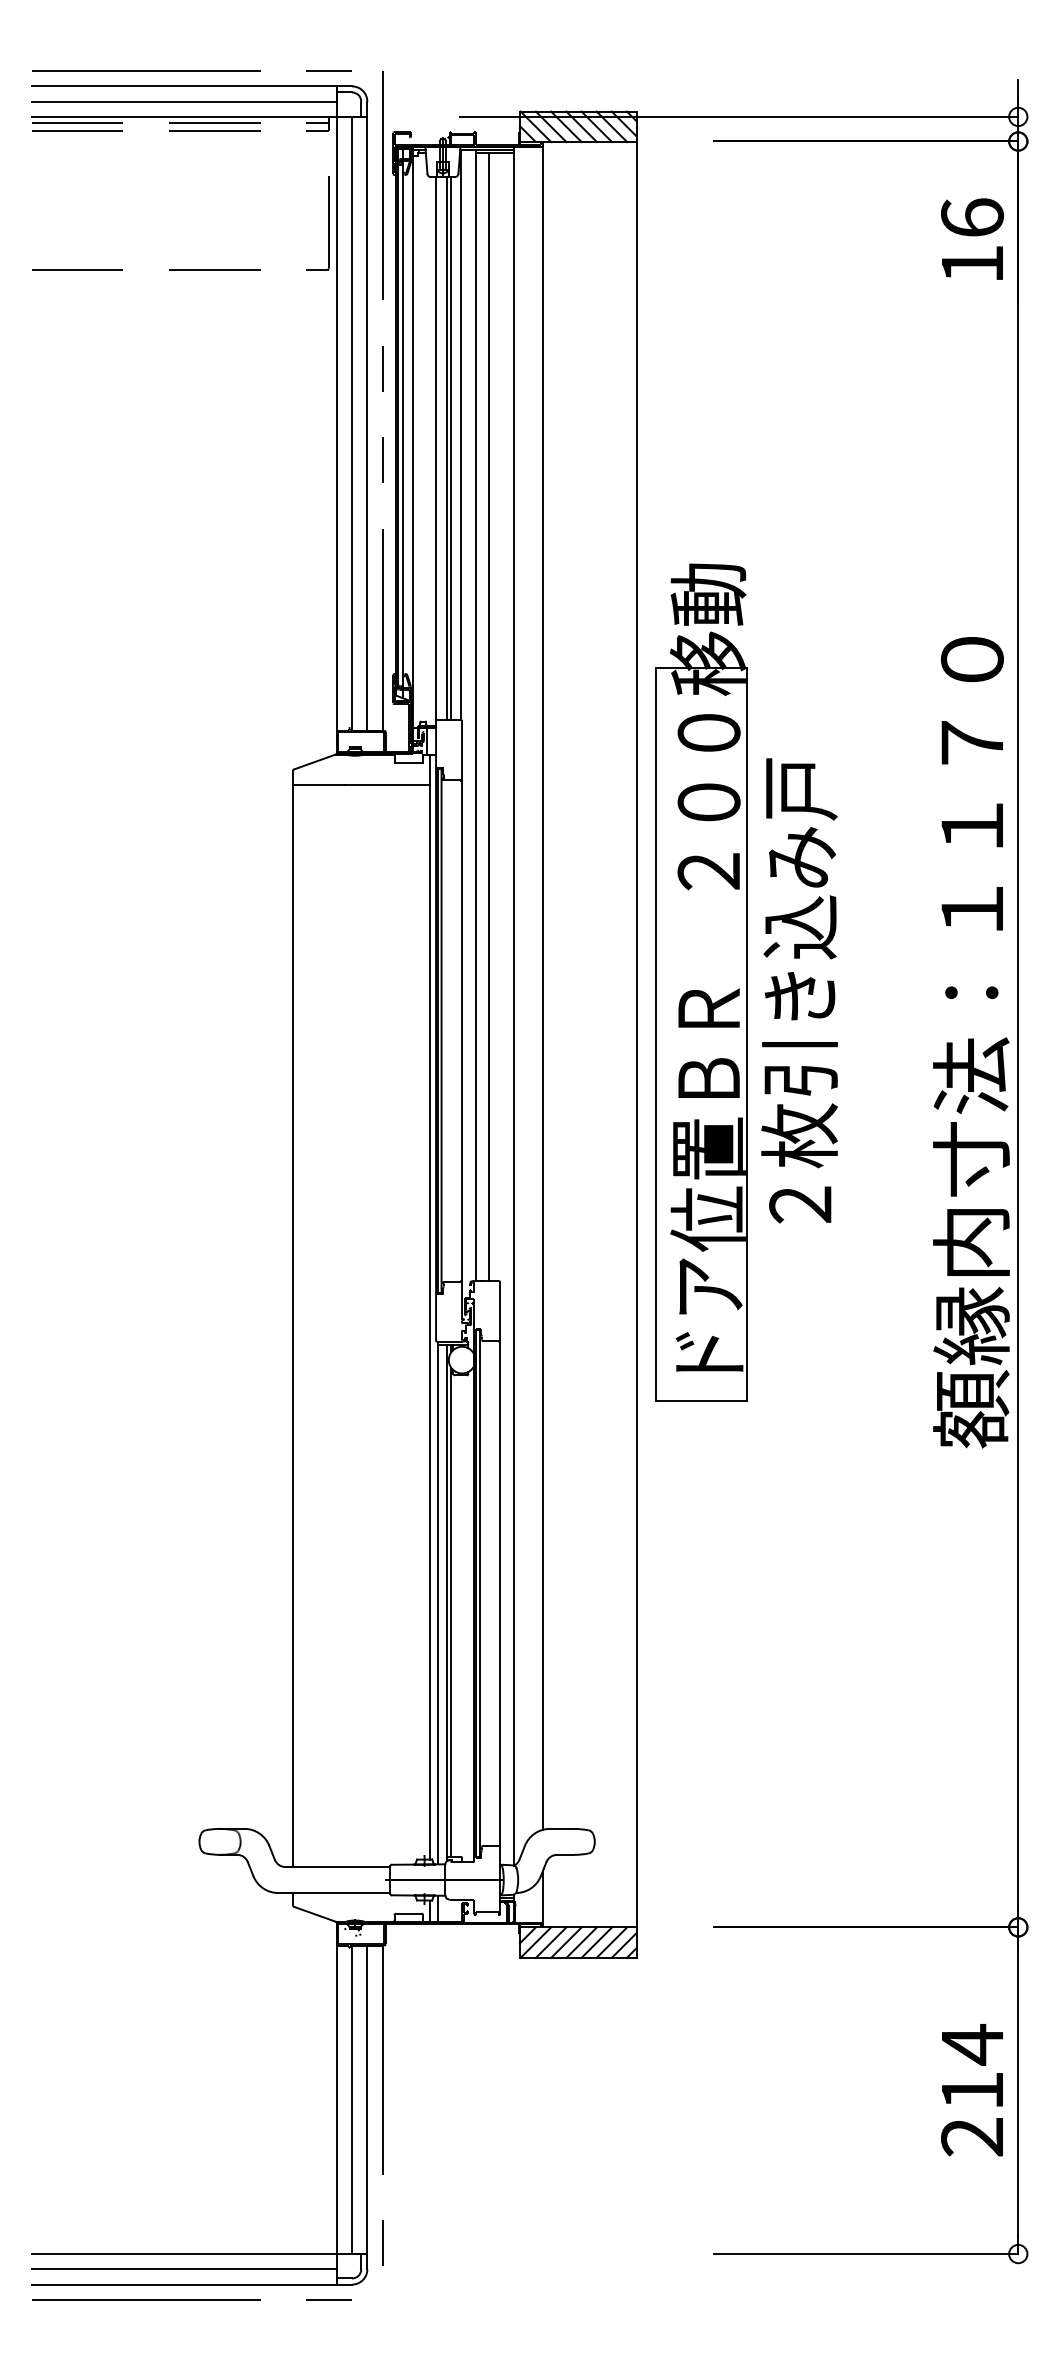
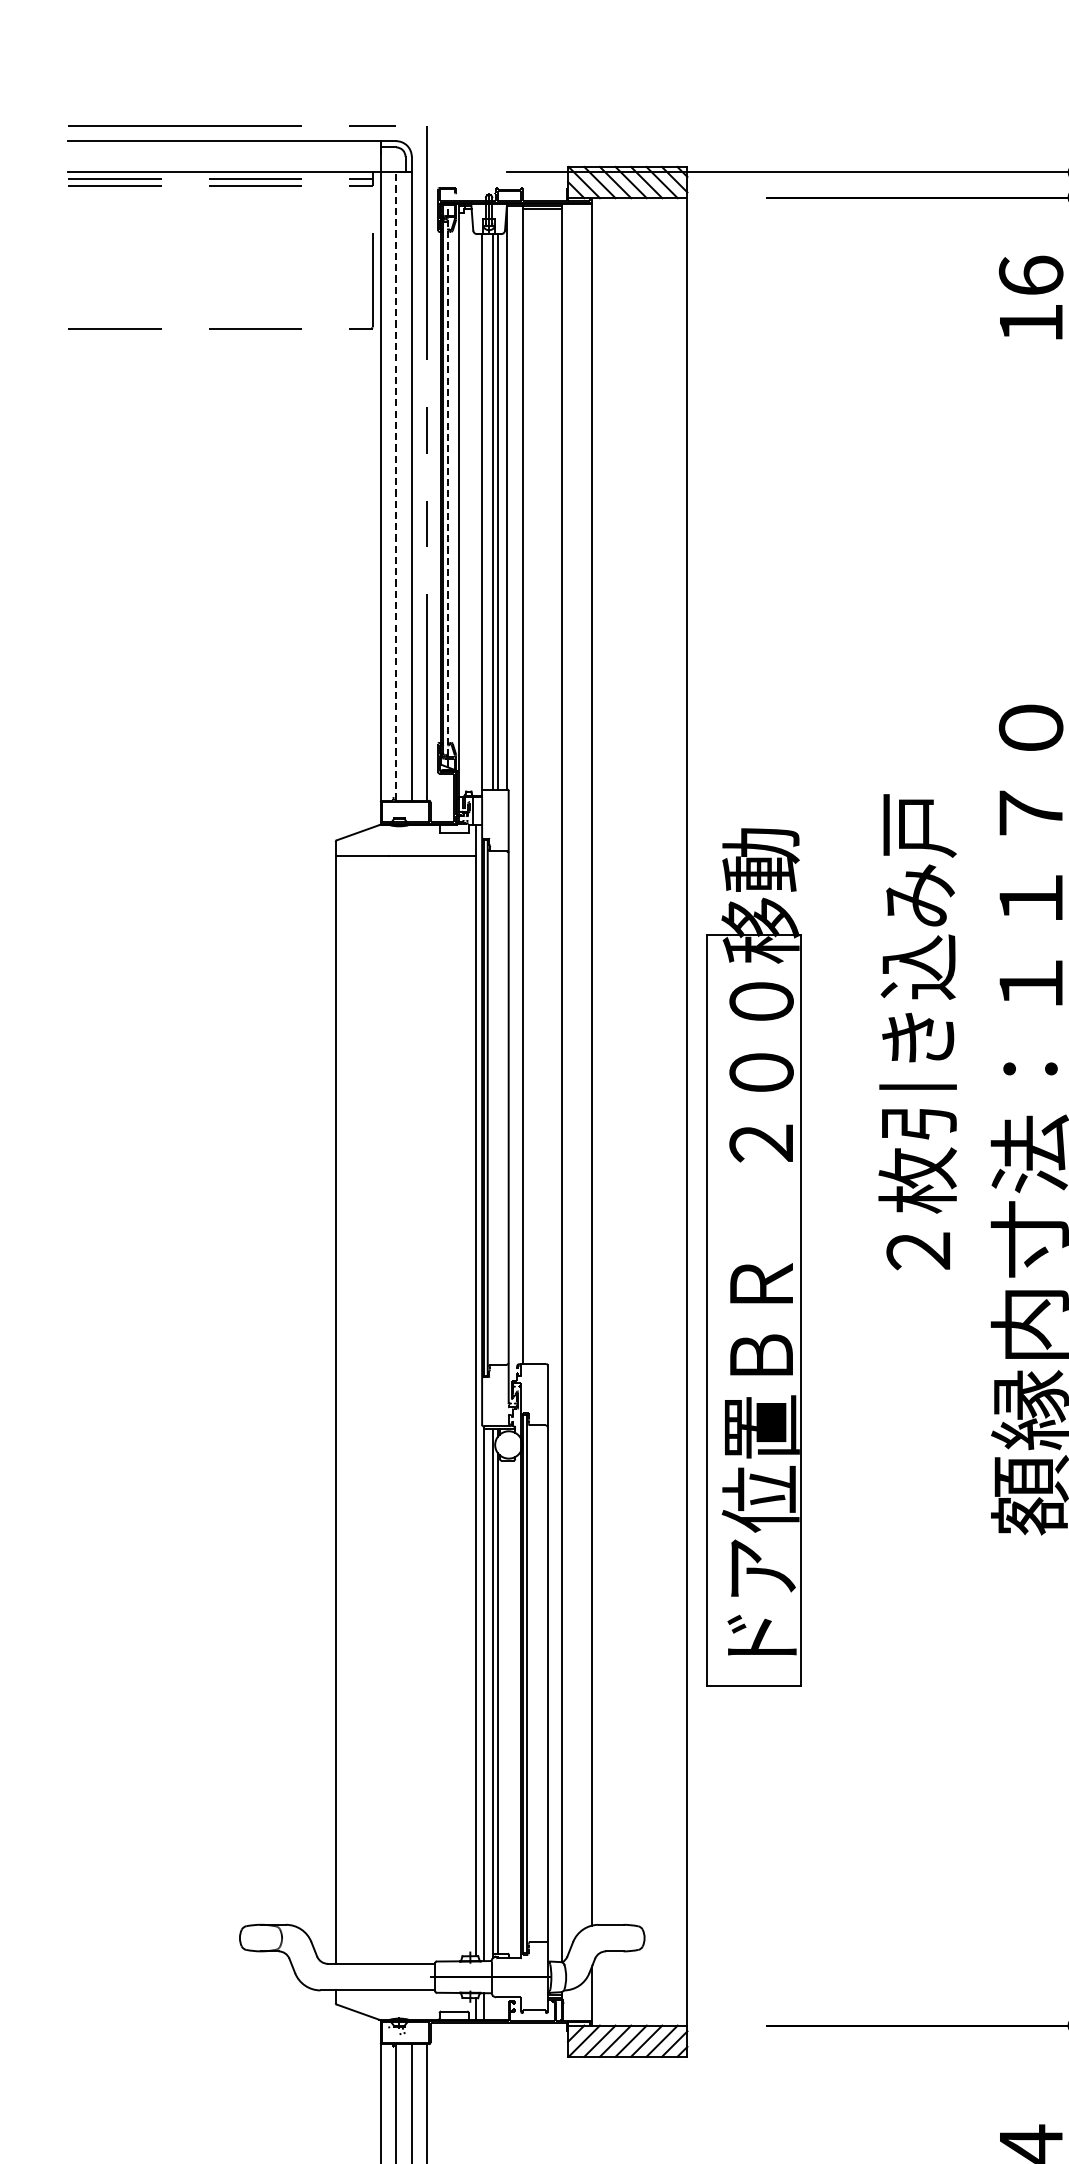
line: (183, 101) -> (223, 156), removed
line: (403, 422) -> (448, 485), solid -> dashed
line: (352, 423) -> (396, 486), solid -> dashed
line: (489, 716) -> (536, 786), removed
part: (701, 982) -> (753, 1257), moved
text: (799, 990) -> (917, 1031), moved

